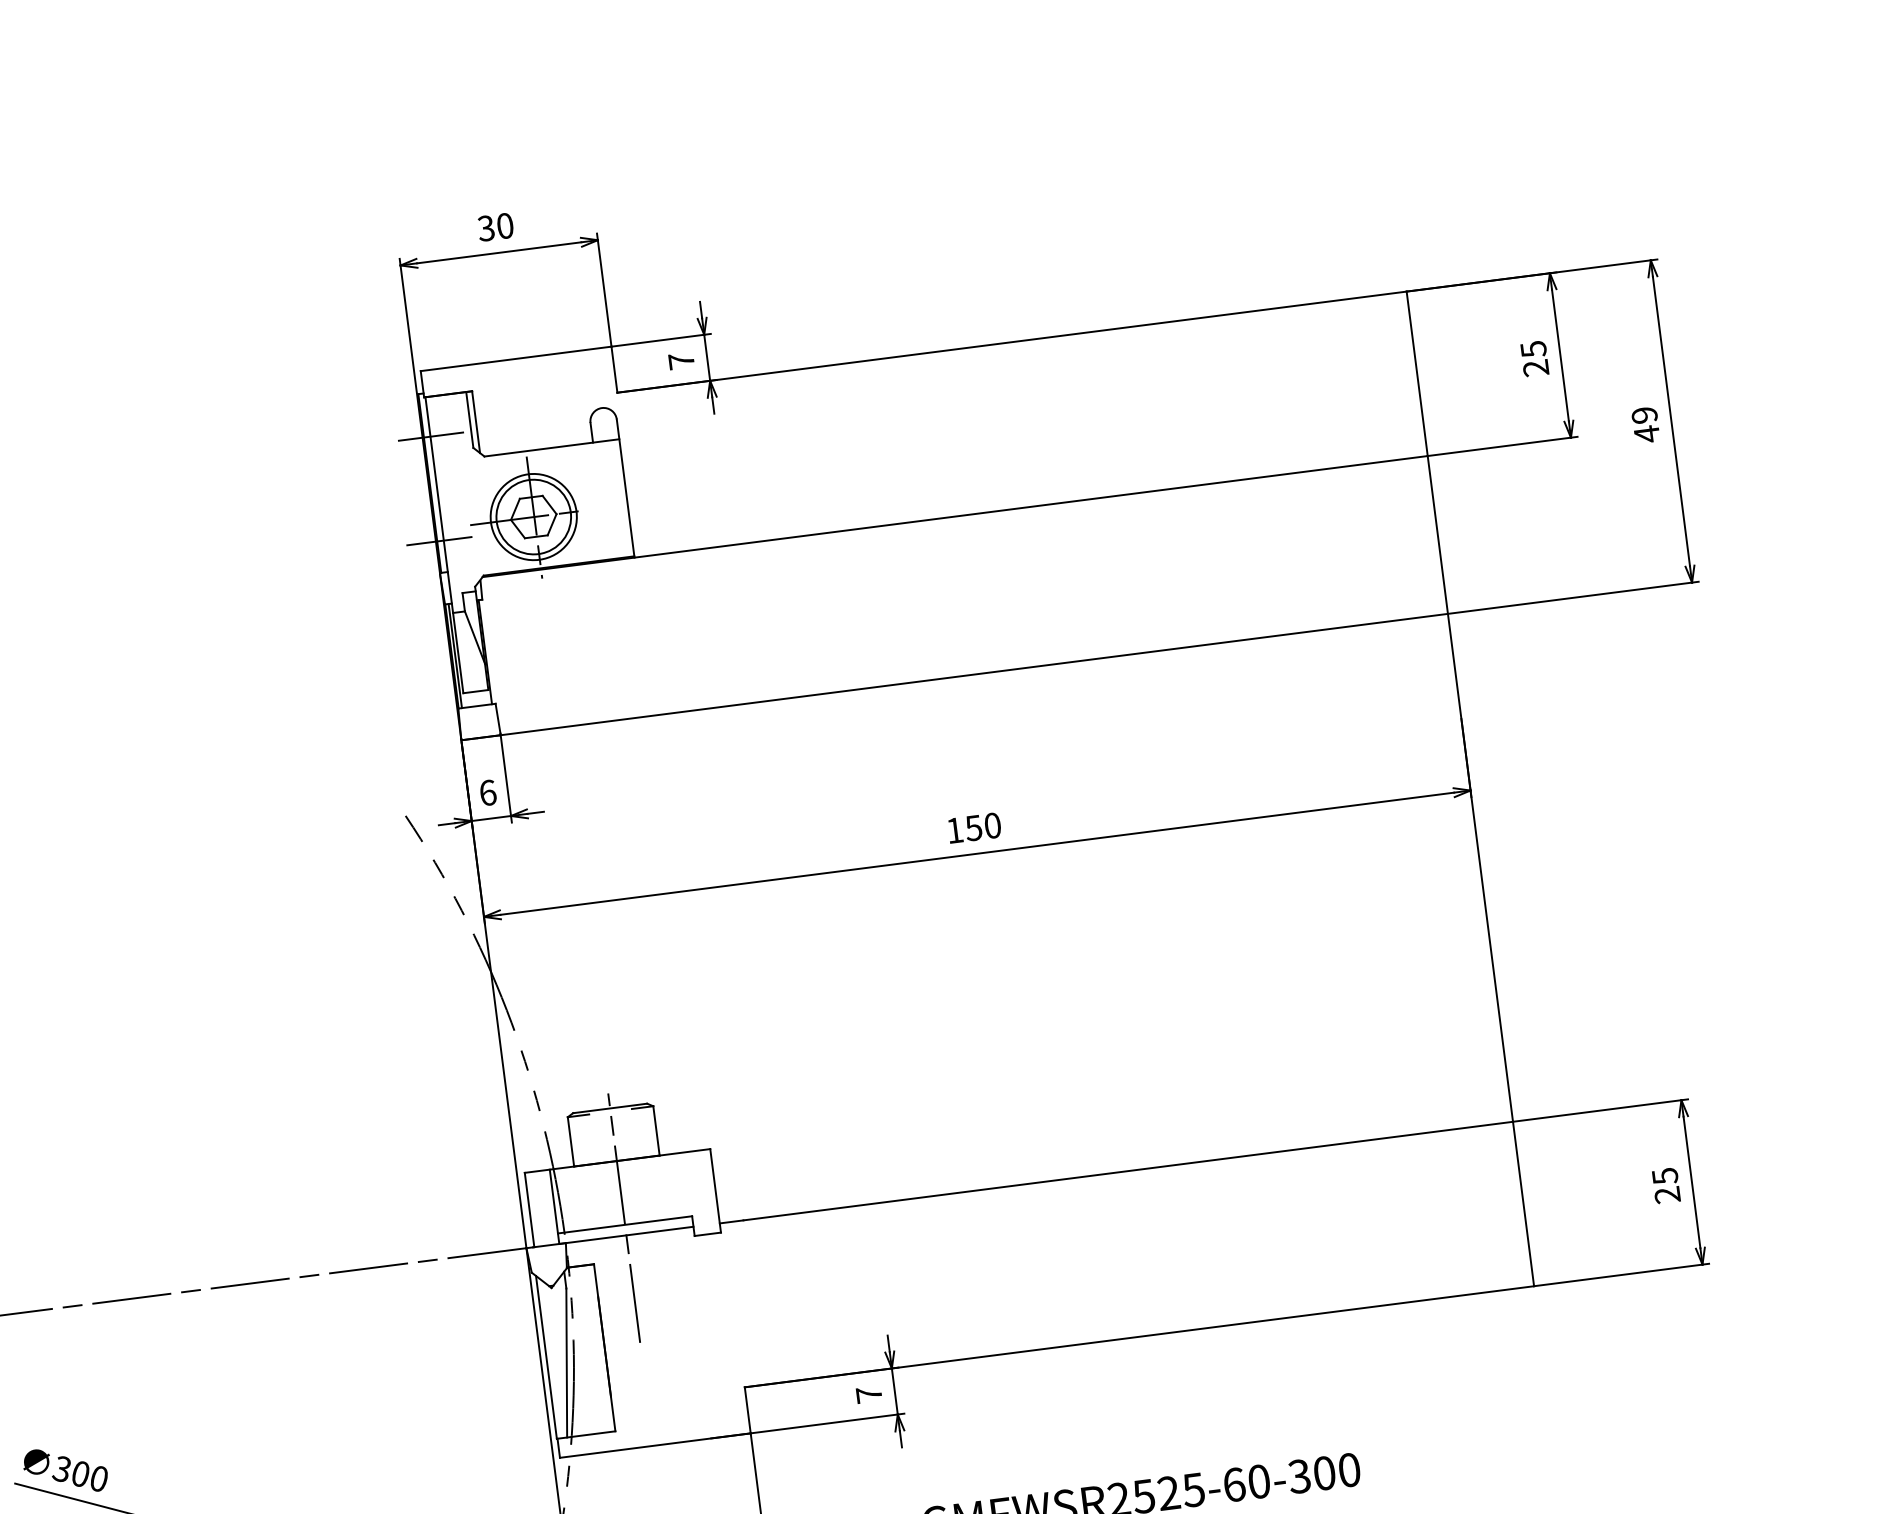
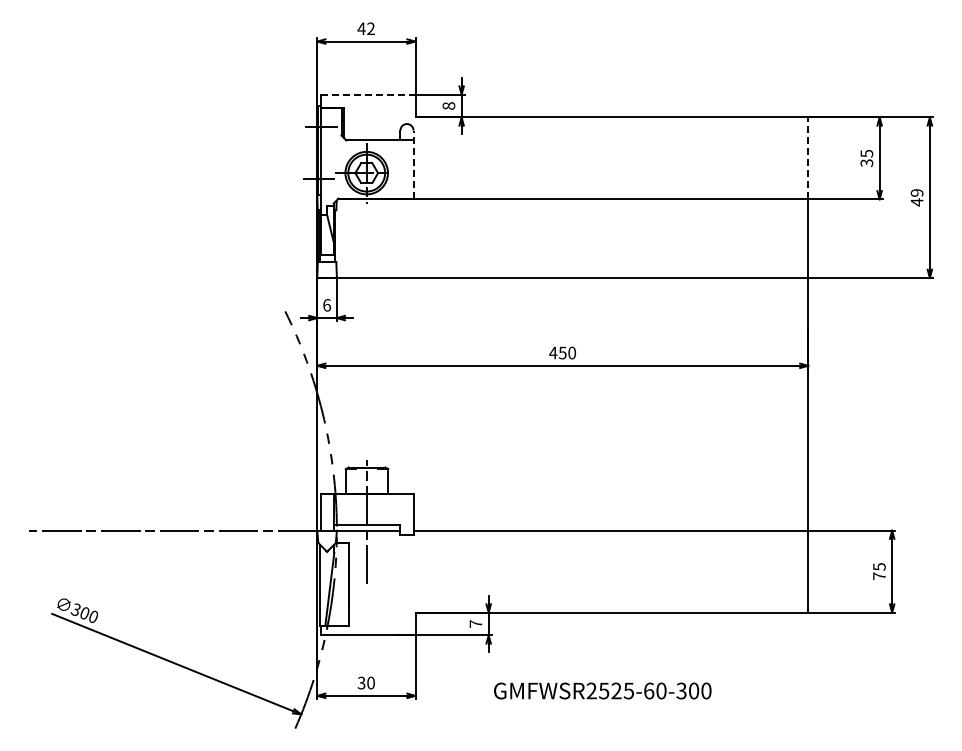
text: (494, 226) -> (365, 28), 30 -> 42
line: (515, 358) -> (367, 94), solid -> dashed
text: (680, 360) -> (448, 105), 7 -> 8
text: (1537, 368) -> (867, 163), 25 -> 35
line: (1417, 373) -> (808, 158), solid -> dashed
line: (625, 487) -> (413, 164), solid -> dashed
text: (955, 829) -> (553, 352), 150 -> 450
text: (1667, 1195) -> (879, 576), 25 -> 75

